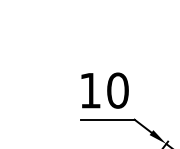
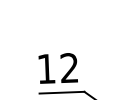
text: (117, 90) -> (69, 67), 10 -> 12

